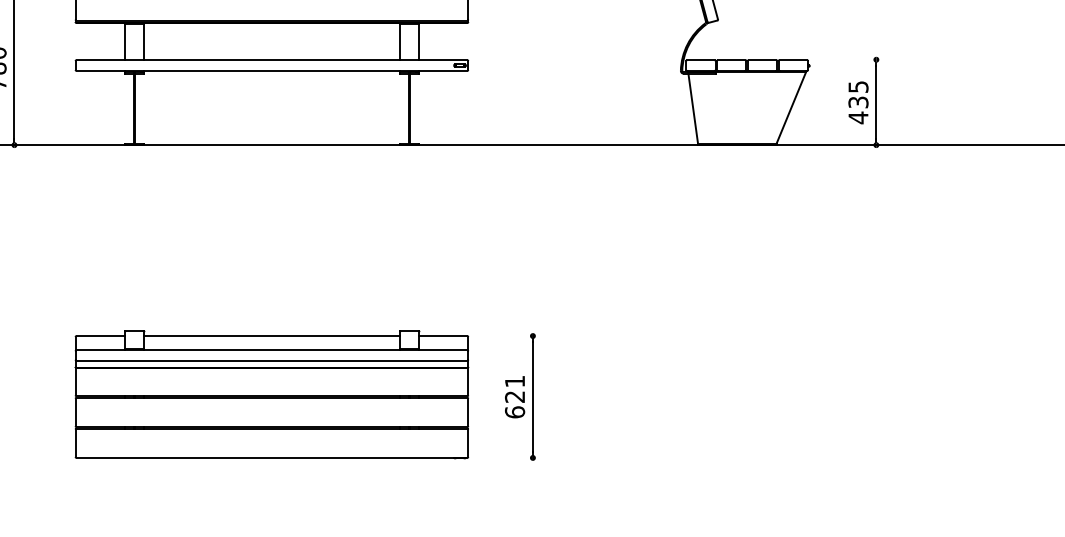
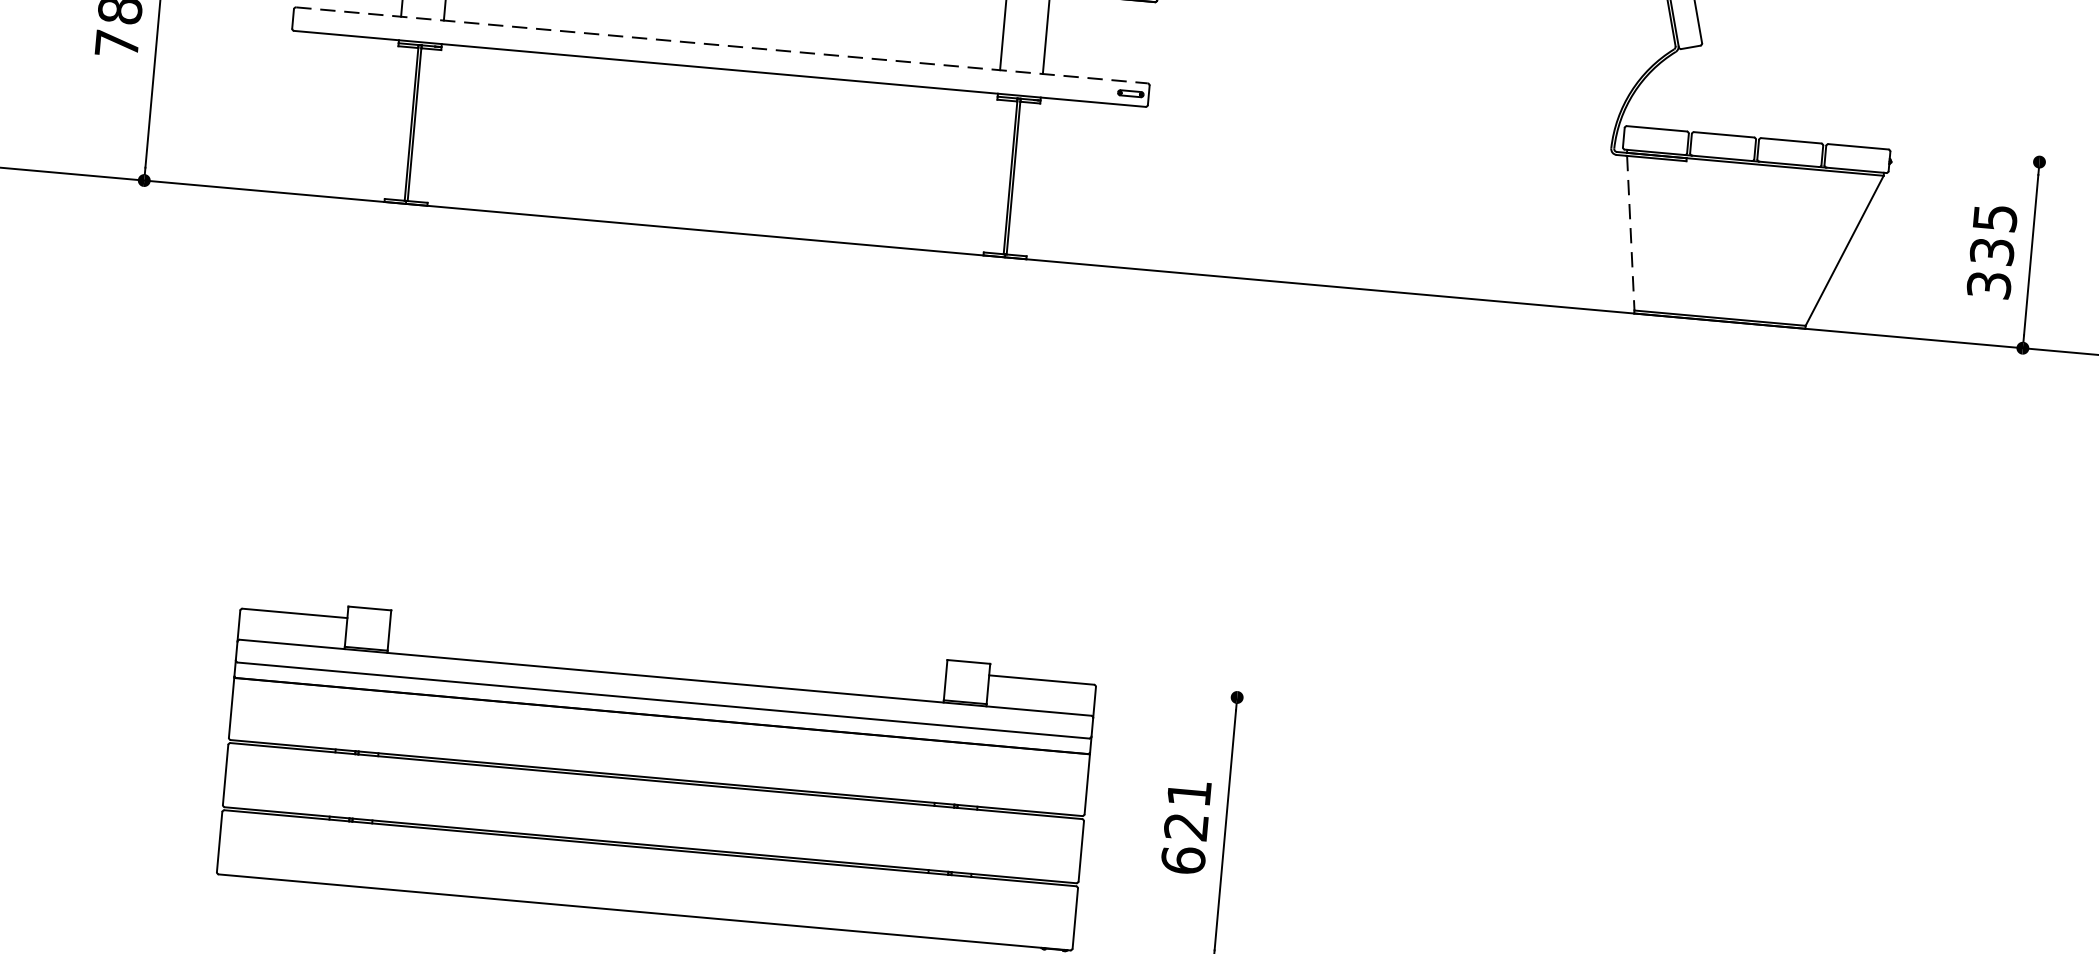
line: (272, 60) -> (723, 46), solid -> dashed
line: (693, 109) -> (1631, 234), solid -> dashed
text: (858, 117) -> (1989, 284), 435 -> 335
line: (271, 336) -> (667, 647), removed

